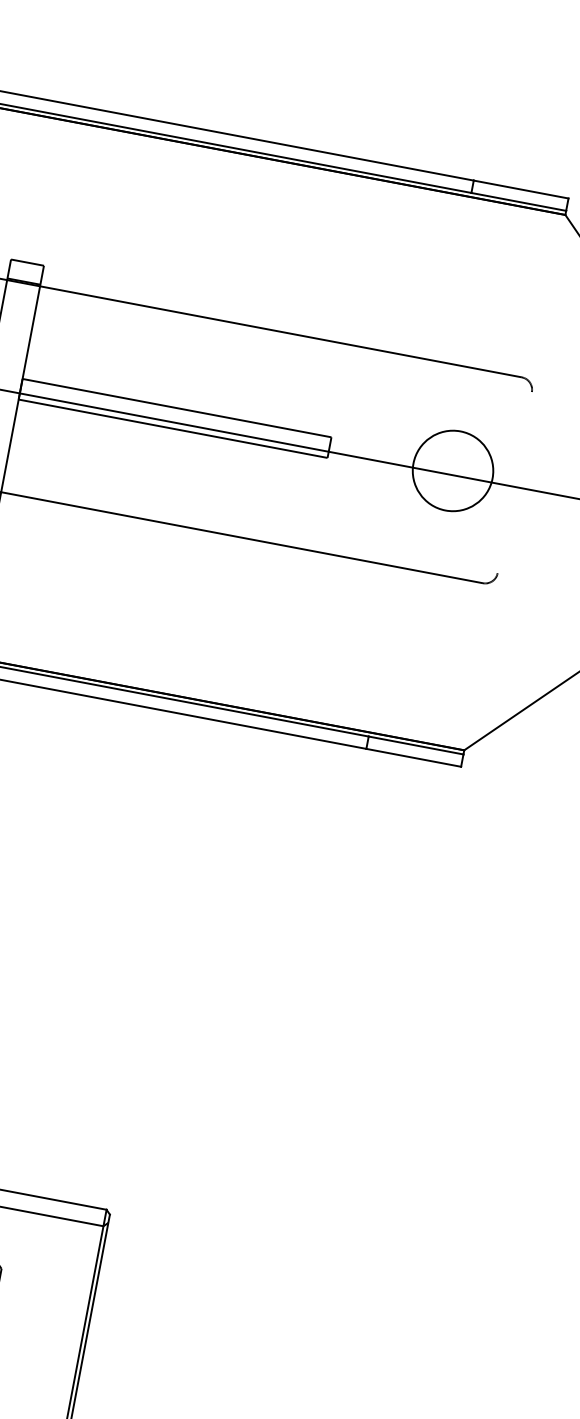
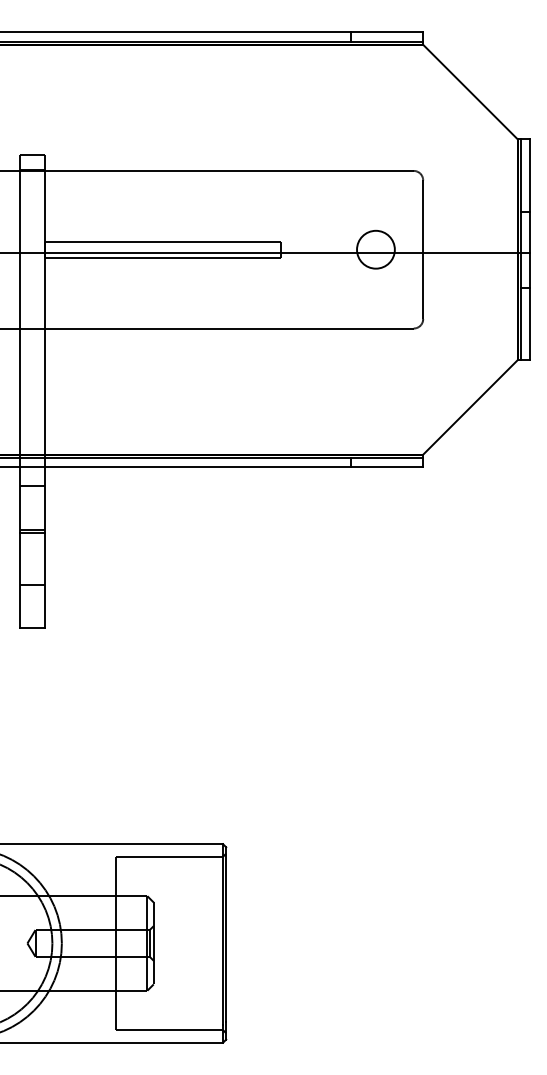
circle: (452, 470) -> (375, 249), size x0.62
line: (515, 482) -> (423, 249), added

